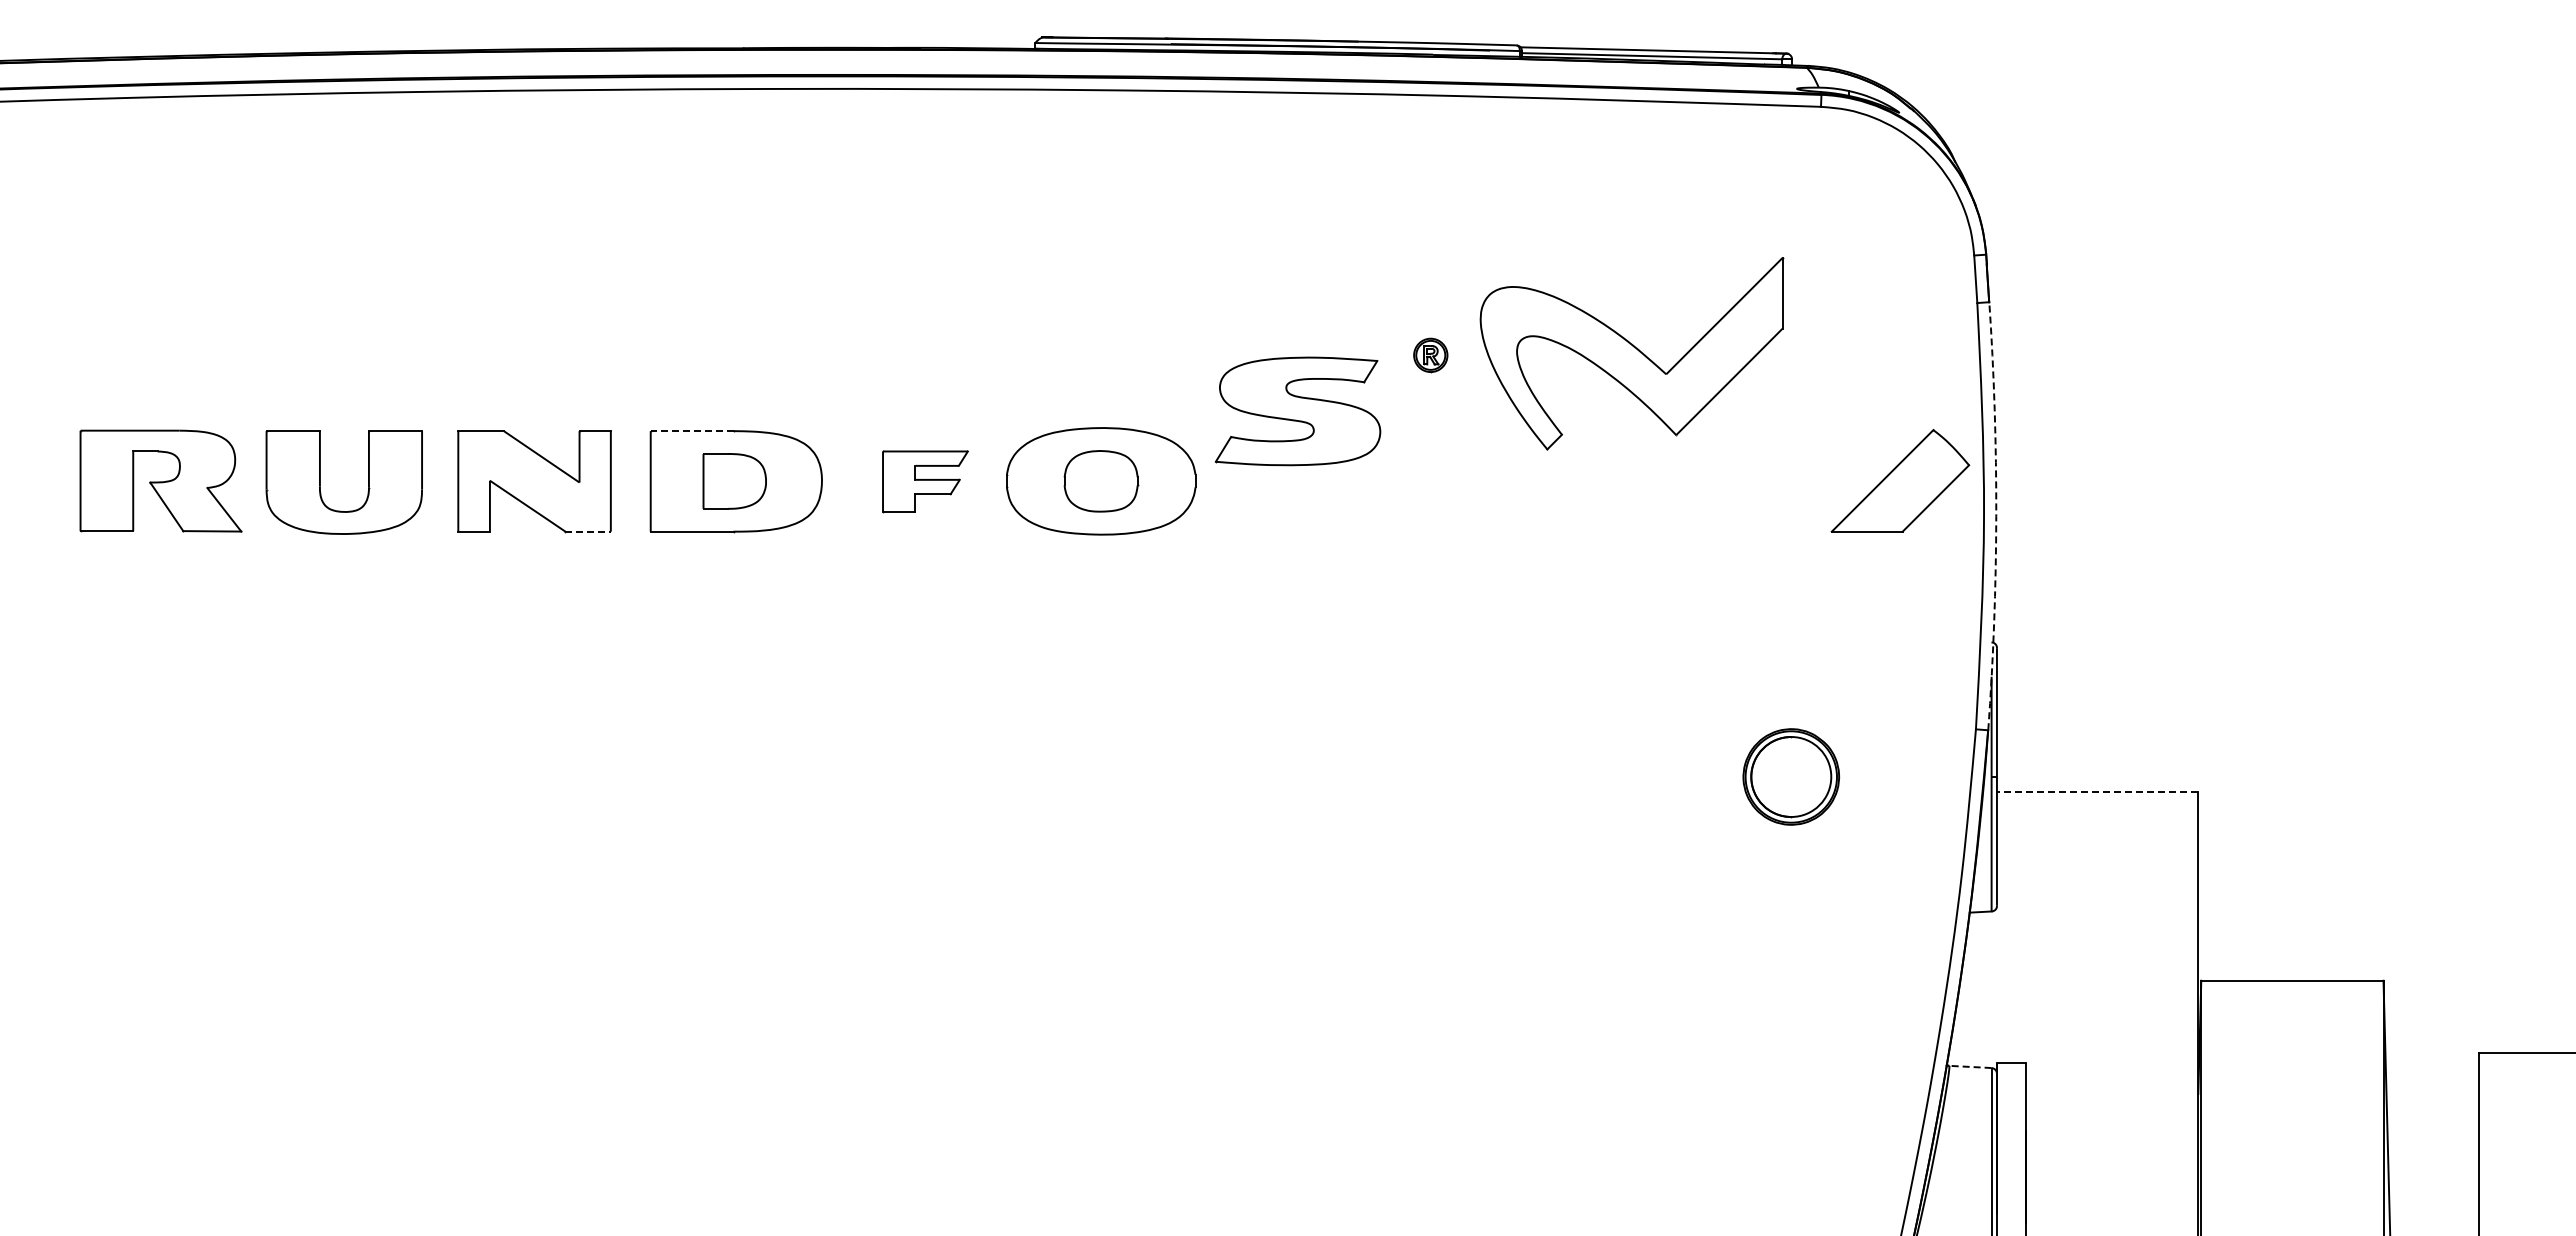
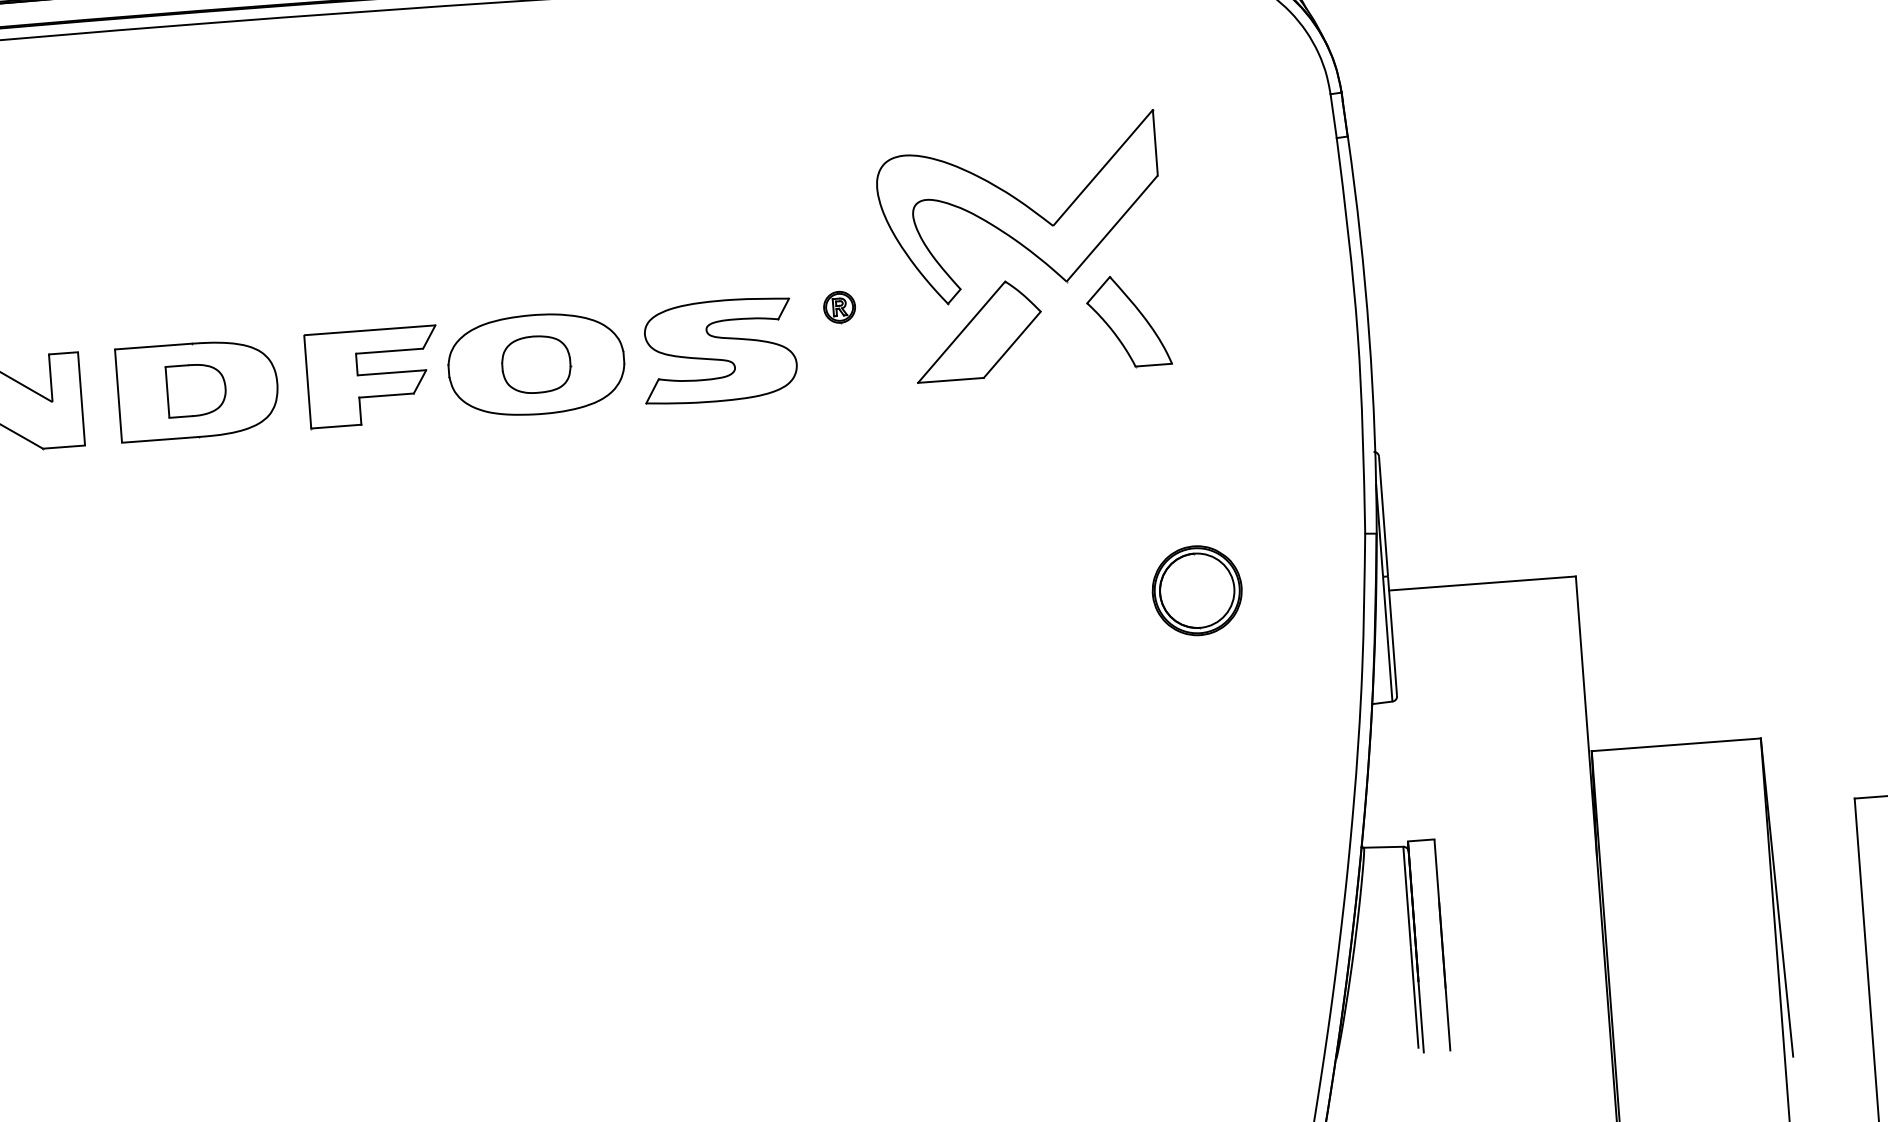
part: (1430, 355) -> (839, 307), moved
part: (1298, 411) -> (719, 351), moved
line: (691, 431) -> (152, 346), dashed -> solid
part: (1900, 480) -> (978, 330), moved
part: (925, 481) -> (373, 377), size x1.67
part: (1739, 482) -> (1128, 321), added
arc: (1996, 516) -> (1369, 334), dashed -> solid
line: (588, 531) -> (64, 446), dashed -> solid
line: (2097, 792) -> (1482, 583), dashed -> solid
line: (1969, 1066) -> (1382, 846), dashed -> solid

